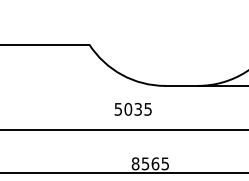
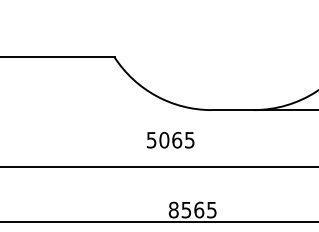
text: (138, 108) -> (177, 139), 5035 -> 5065

